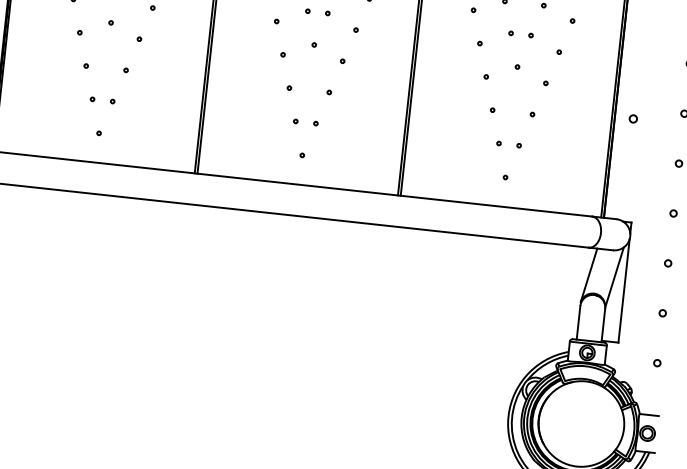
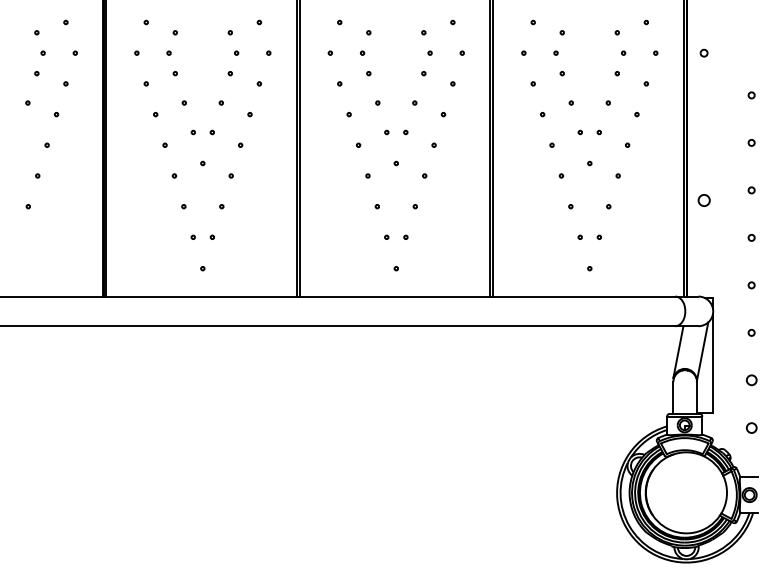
circle: (632, 118) -> (703, 200), size x1.6
circle: (662, 313) -> (751, 380), size x1.6
circle: (657, 362) -> (751, 427), size x1.6

